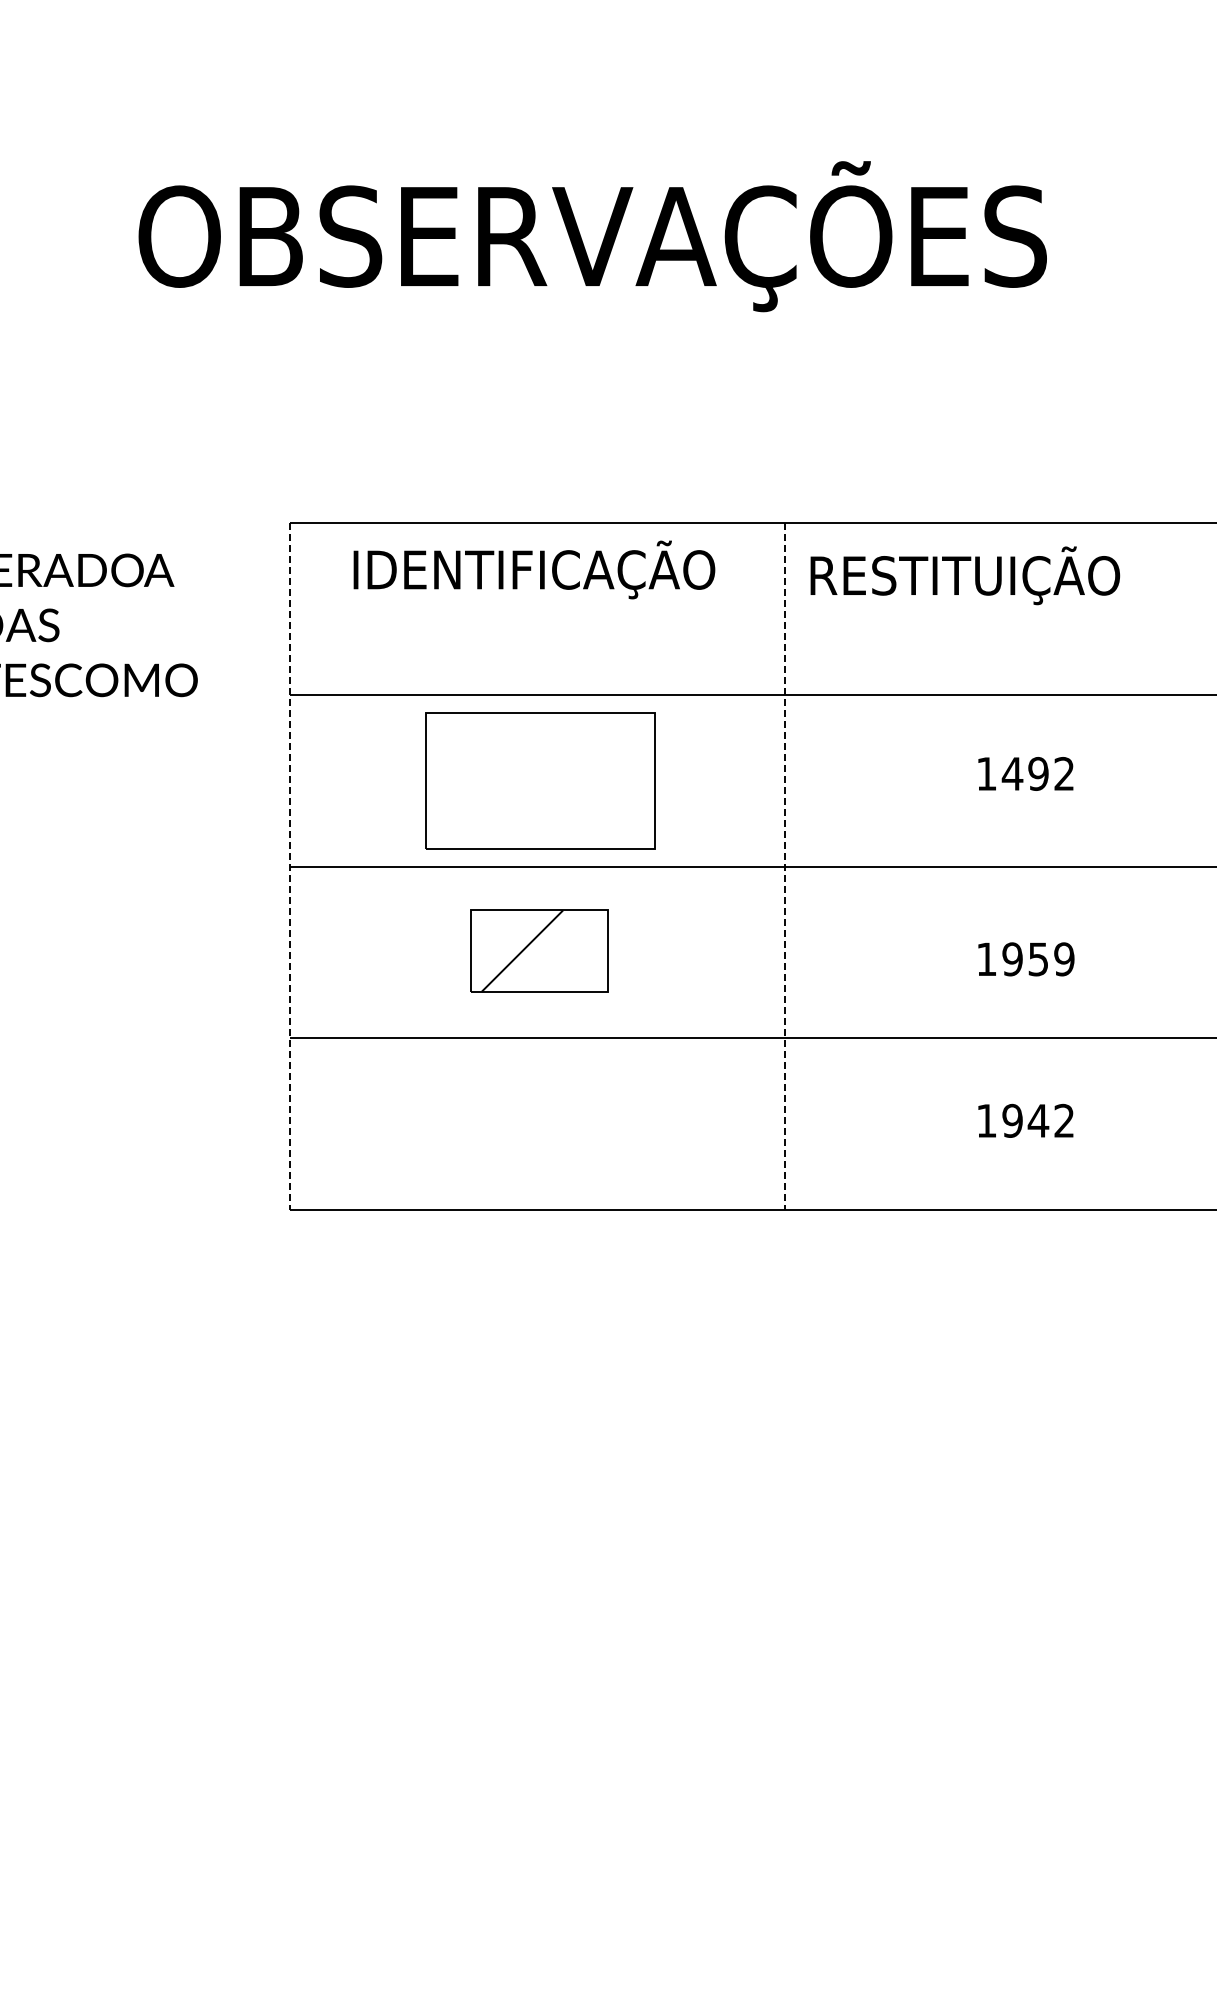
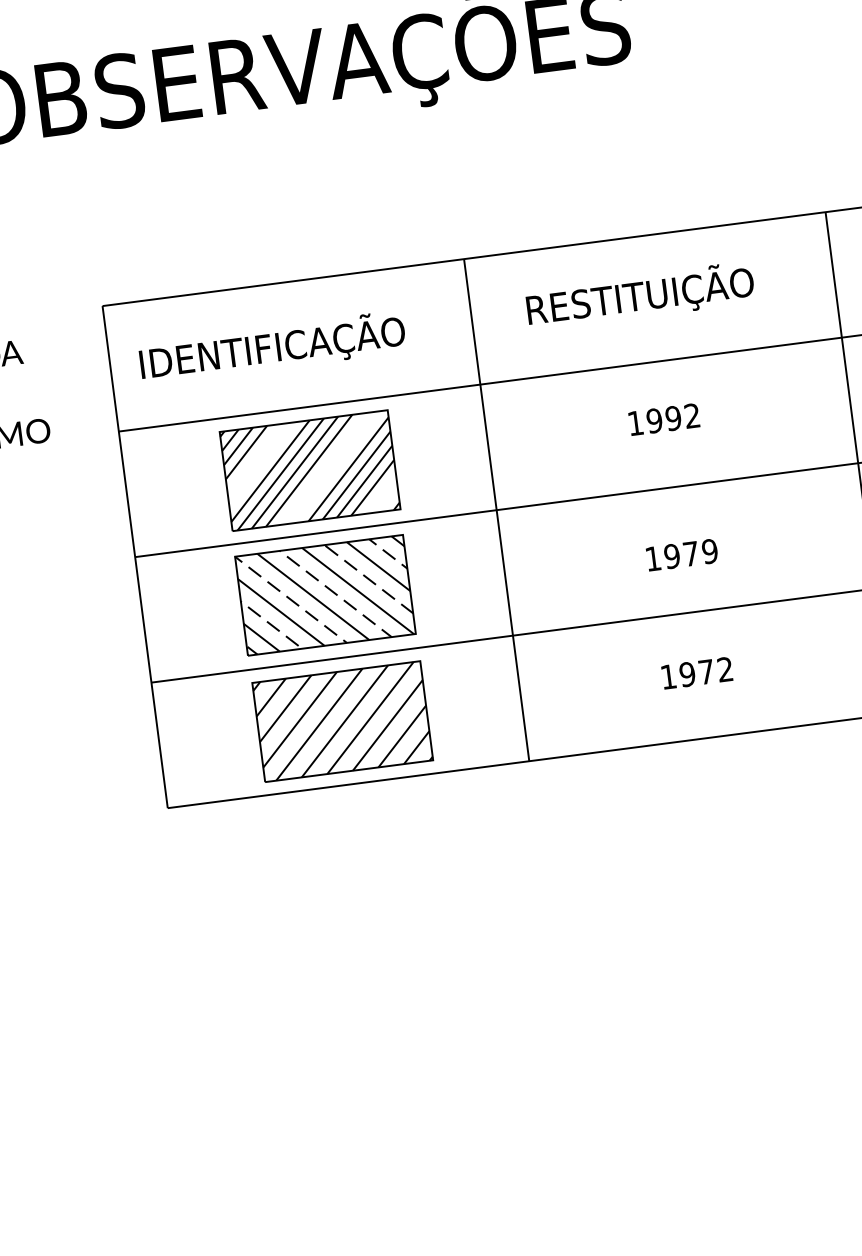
text: (534, 569) -> (272, 347), moved
text: (965, 575) -> (640, 296), moved
text: (1012, 773) -> (654, 420), 1492 -> 1992
hatch: (540, 780) -> (310, 470), added
line: (289, 867) -> (134, 557), dashed -> solid
line: (784, 867) -> (496, 510), dashed -> solid
part: (539, 950) -> (325, 594), size x1.67
text: (1038, 959) -> (691, 554), 1959 -> 1979
text: (1038, 1120) -> (706, 671), 1942 -> 1972
part: (540, 1123) -> (342, 721), added

